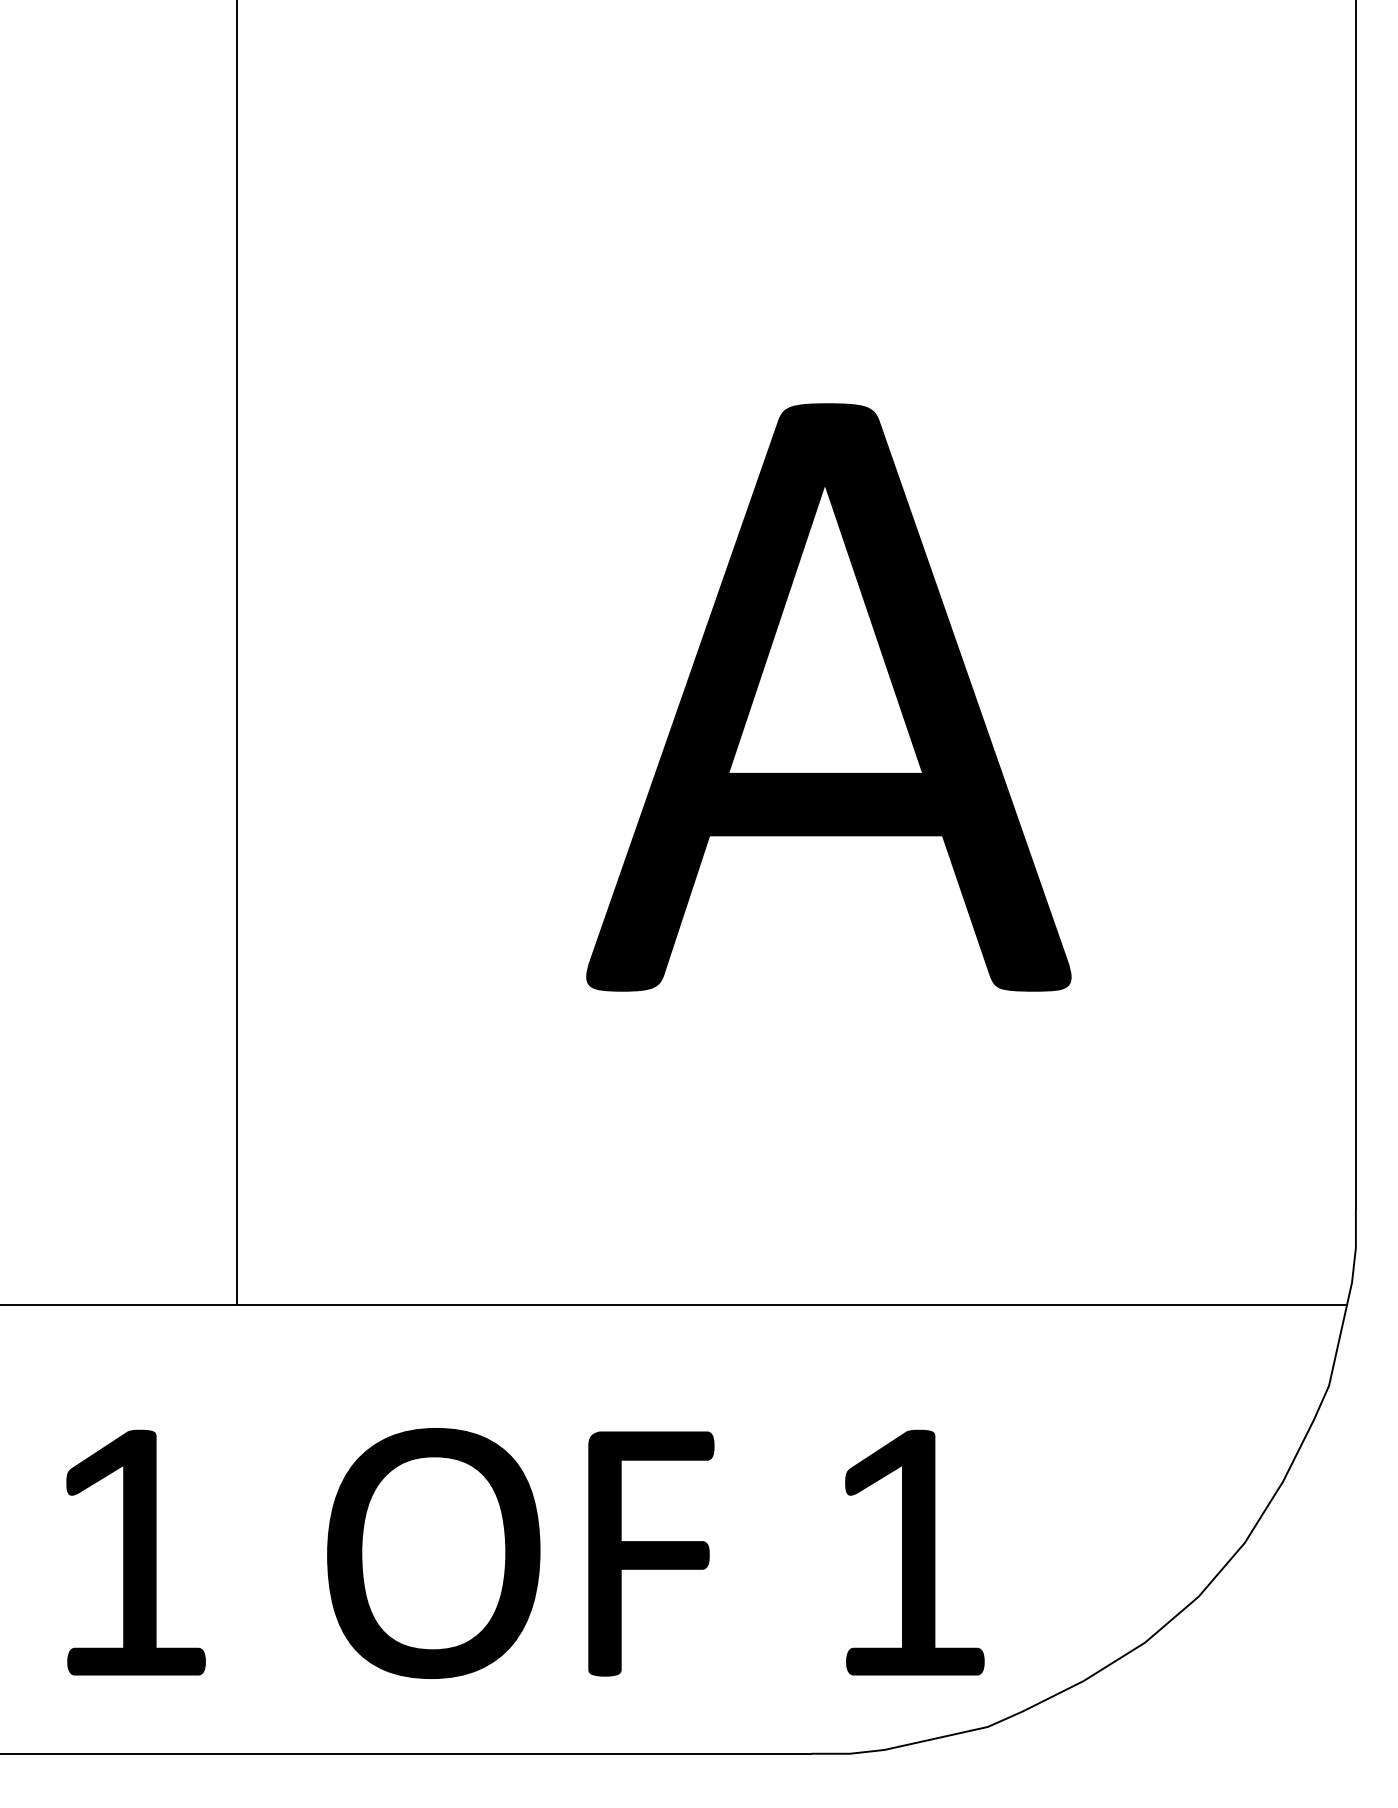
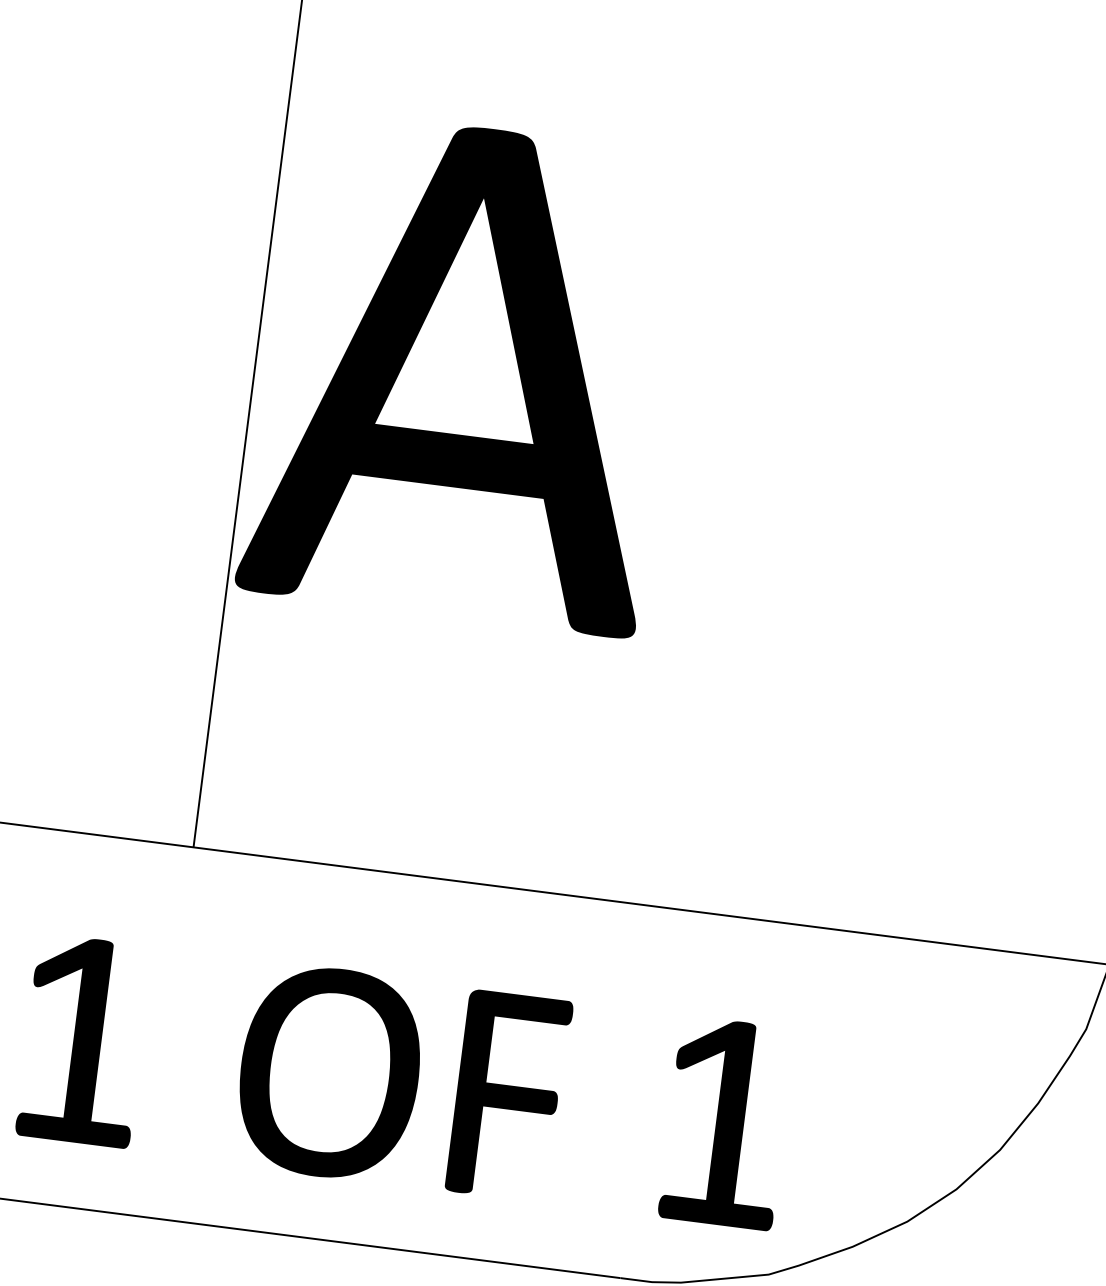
part: (828, 697) -> (464, 372), moved

